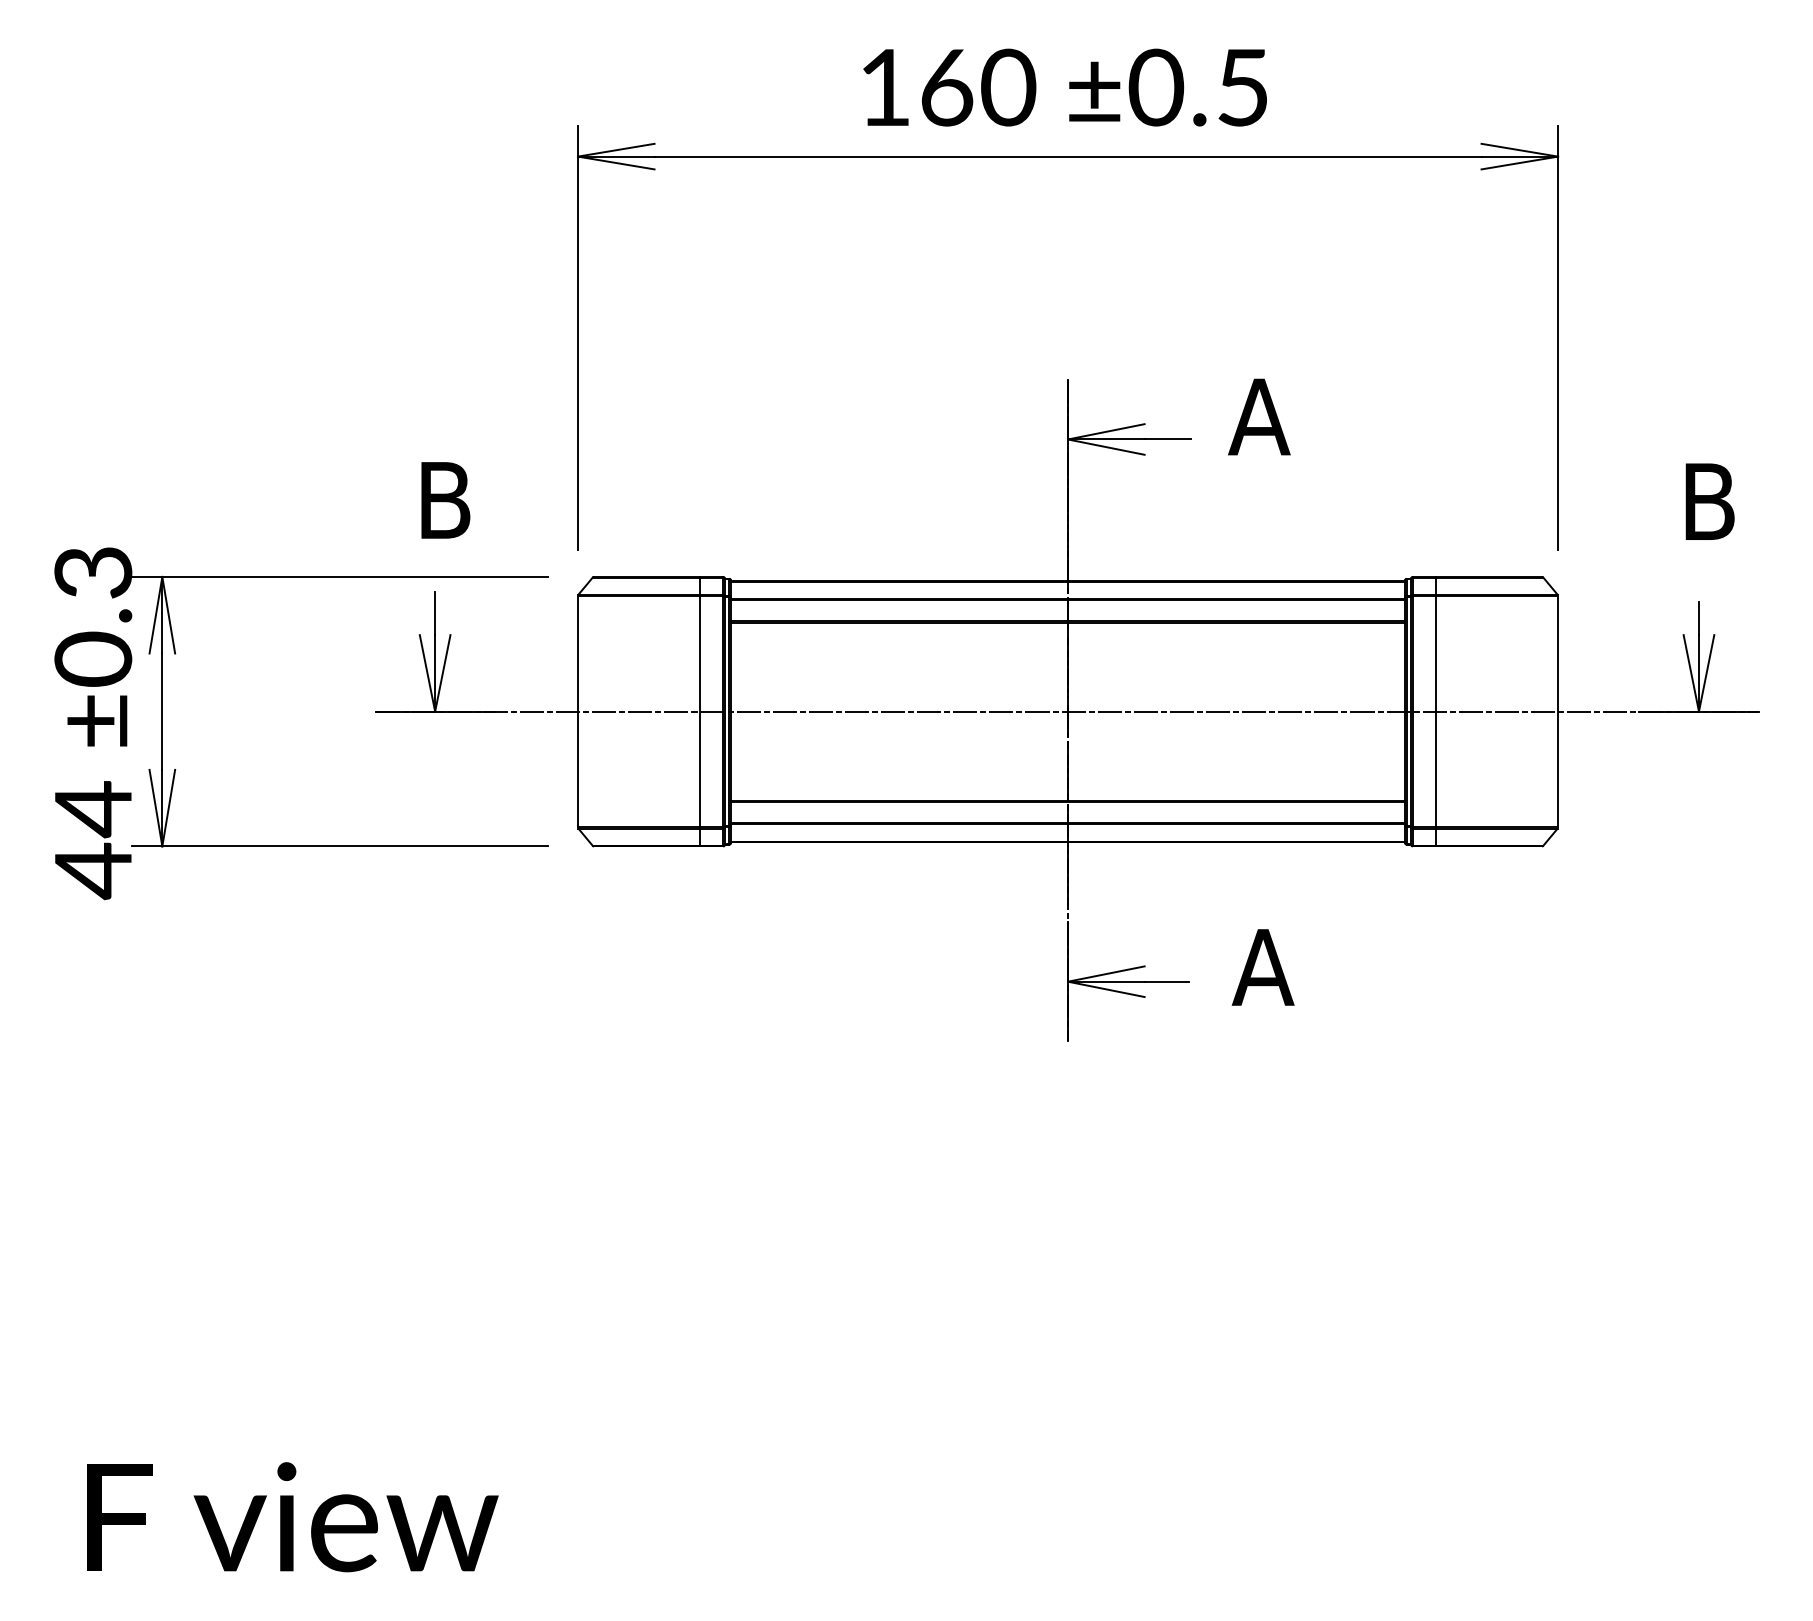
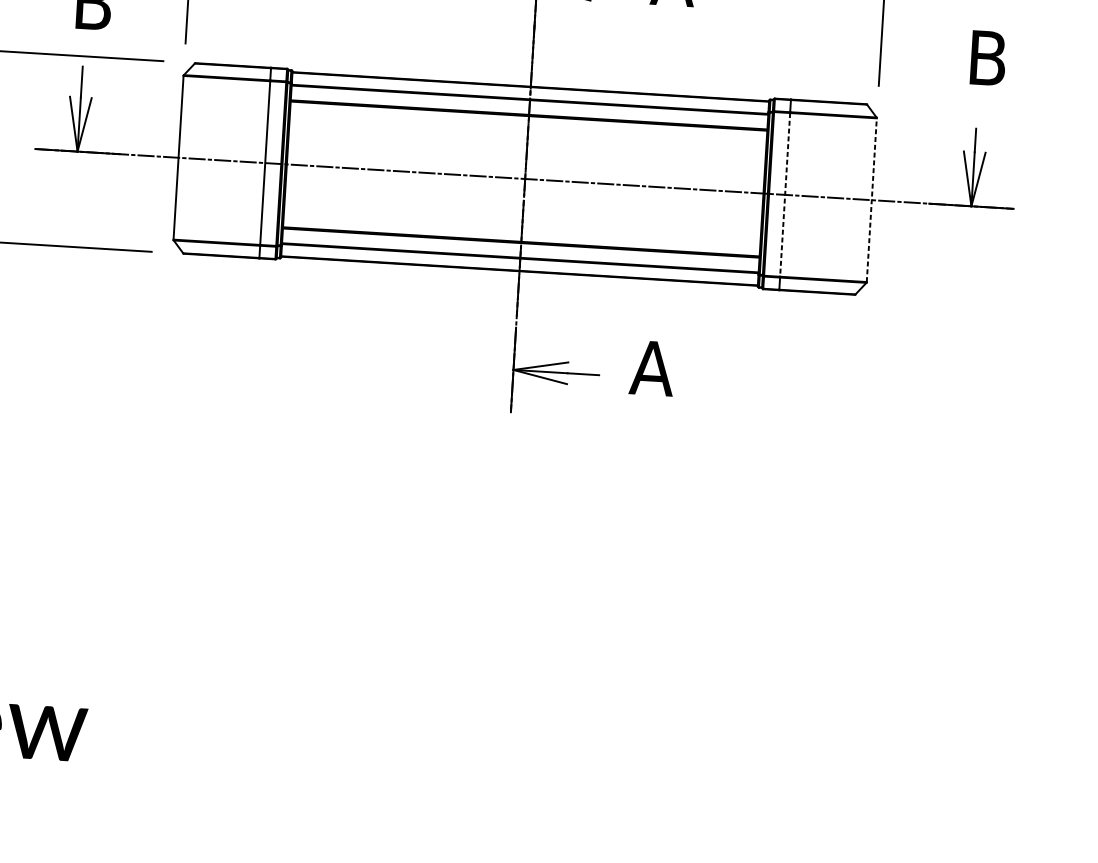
line: (1435, 711) -> (785, 194), solid -> dashed
line: (1558, 711) -> (872, 200), solid -> dashed

